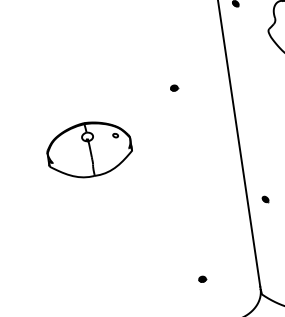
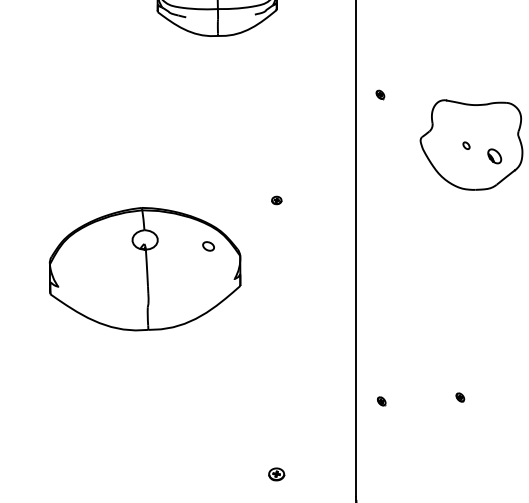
part: (88, 149) -> (144, 268), size x1.6
part: (265, 199) -> (381, 401), moved
part: (202, 278) -> (276, 473), size x1.6

